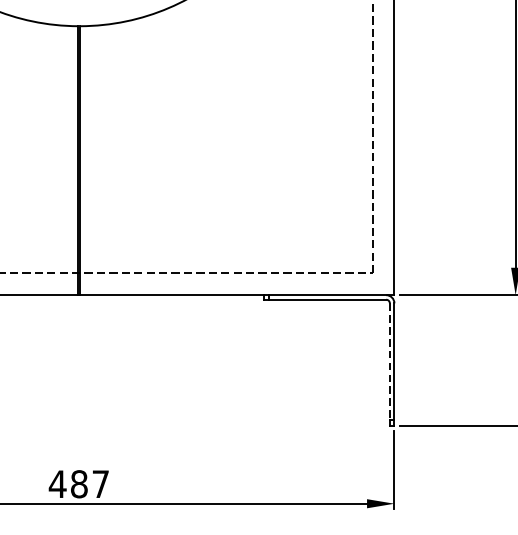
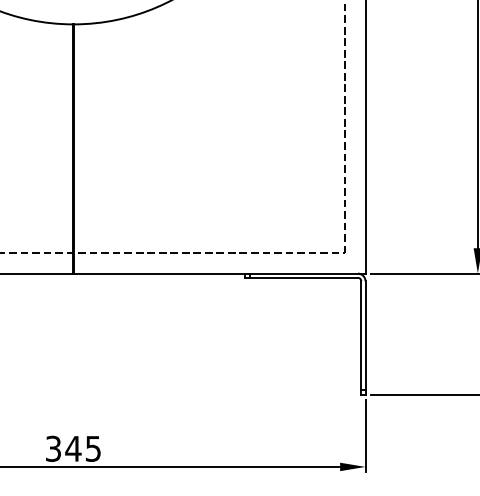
line: (390, 361) -> (361, 335), dashed -> solid
text: (78, 483) -> (72, 448), 487 -> 345

